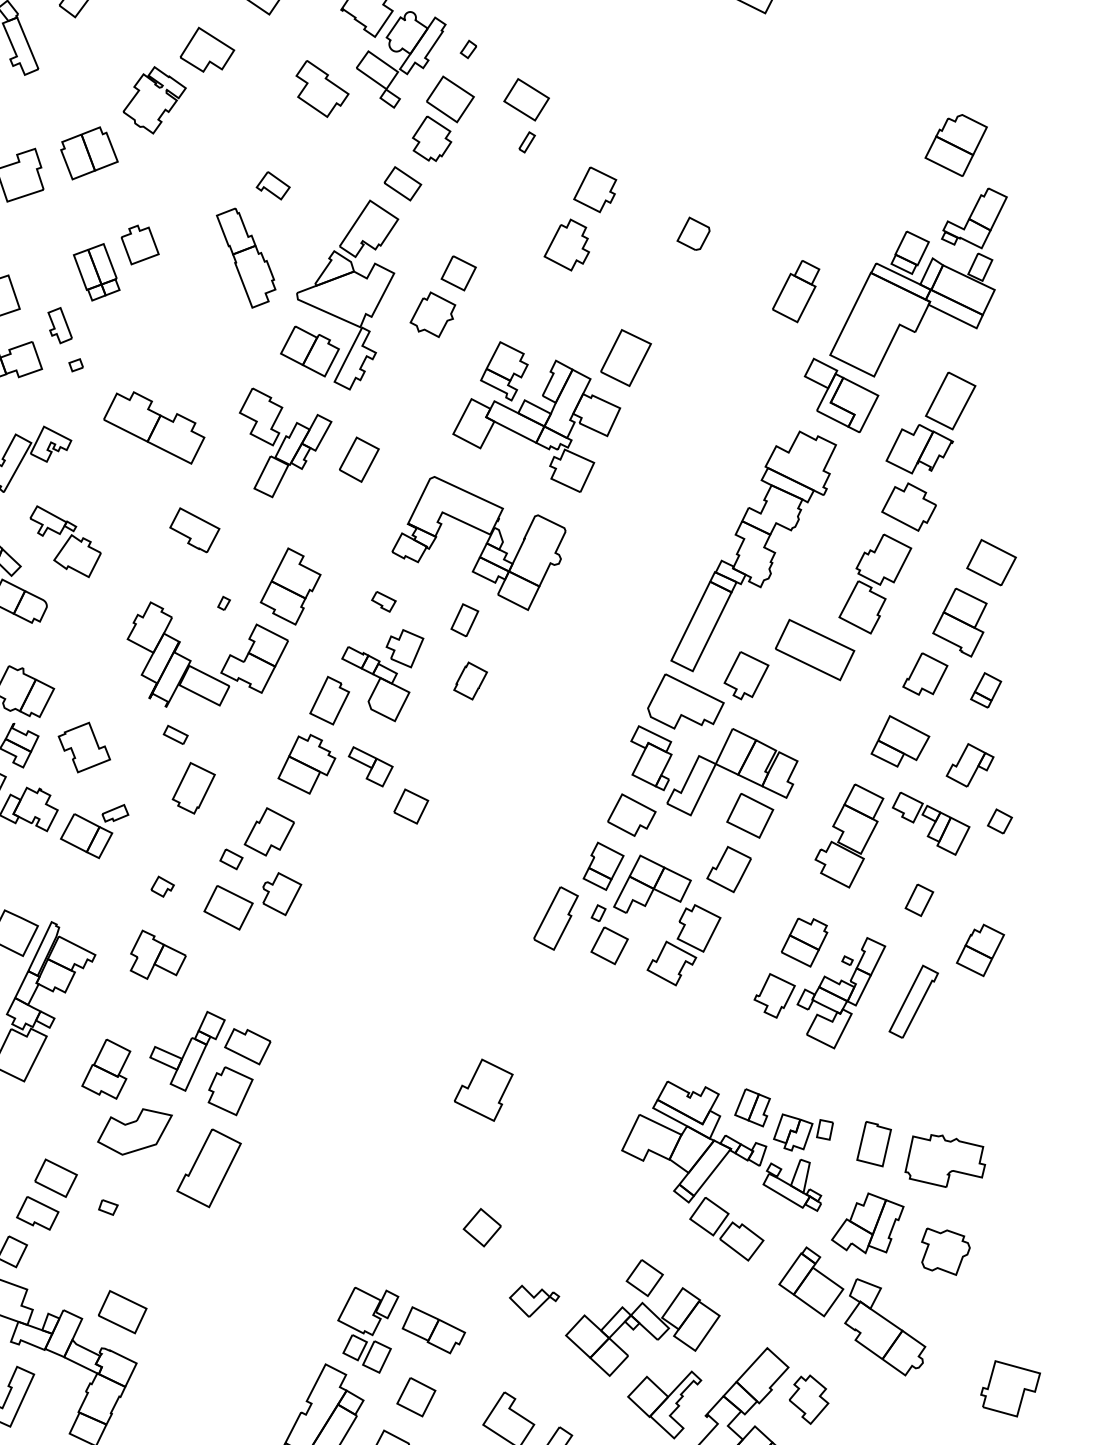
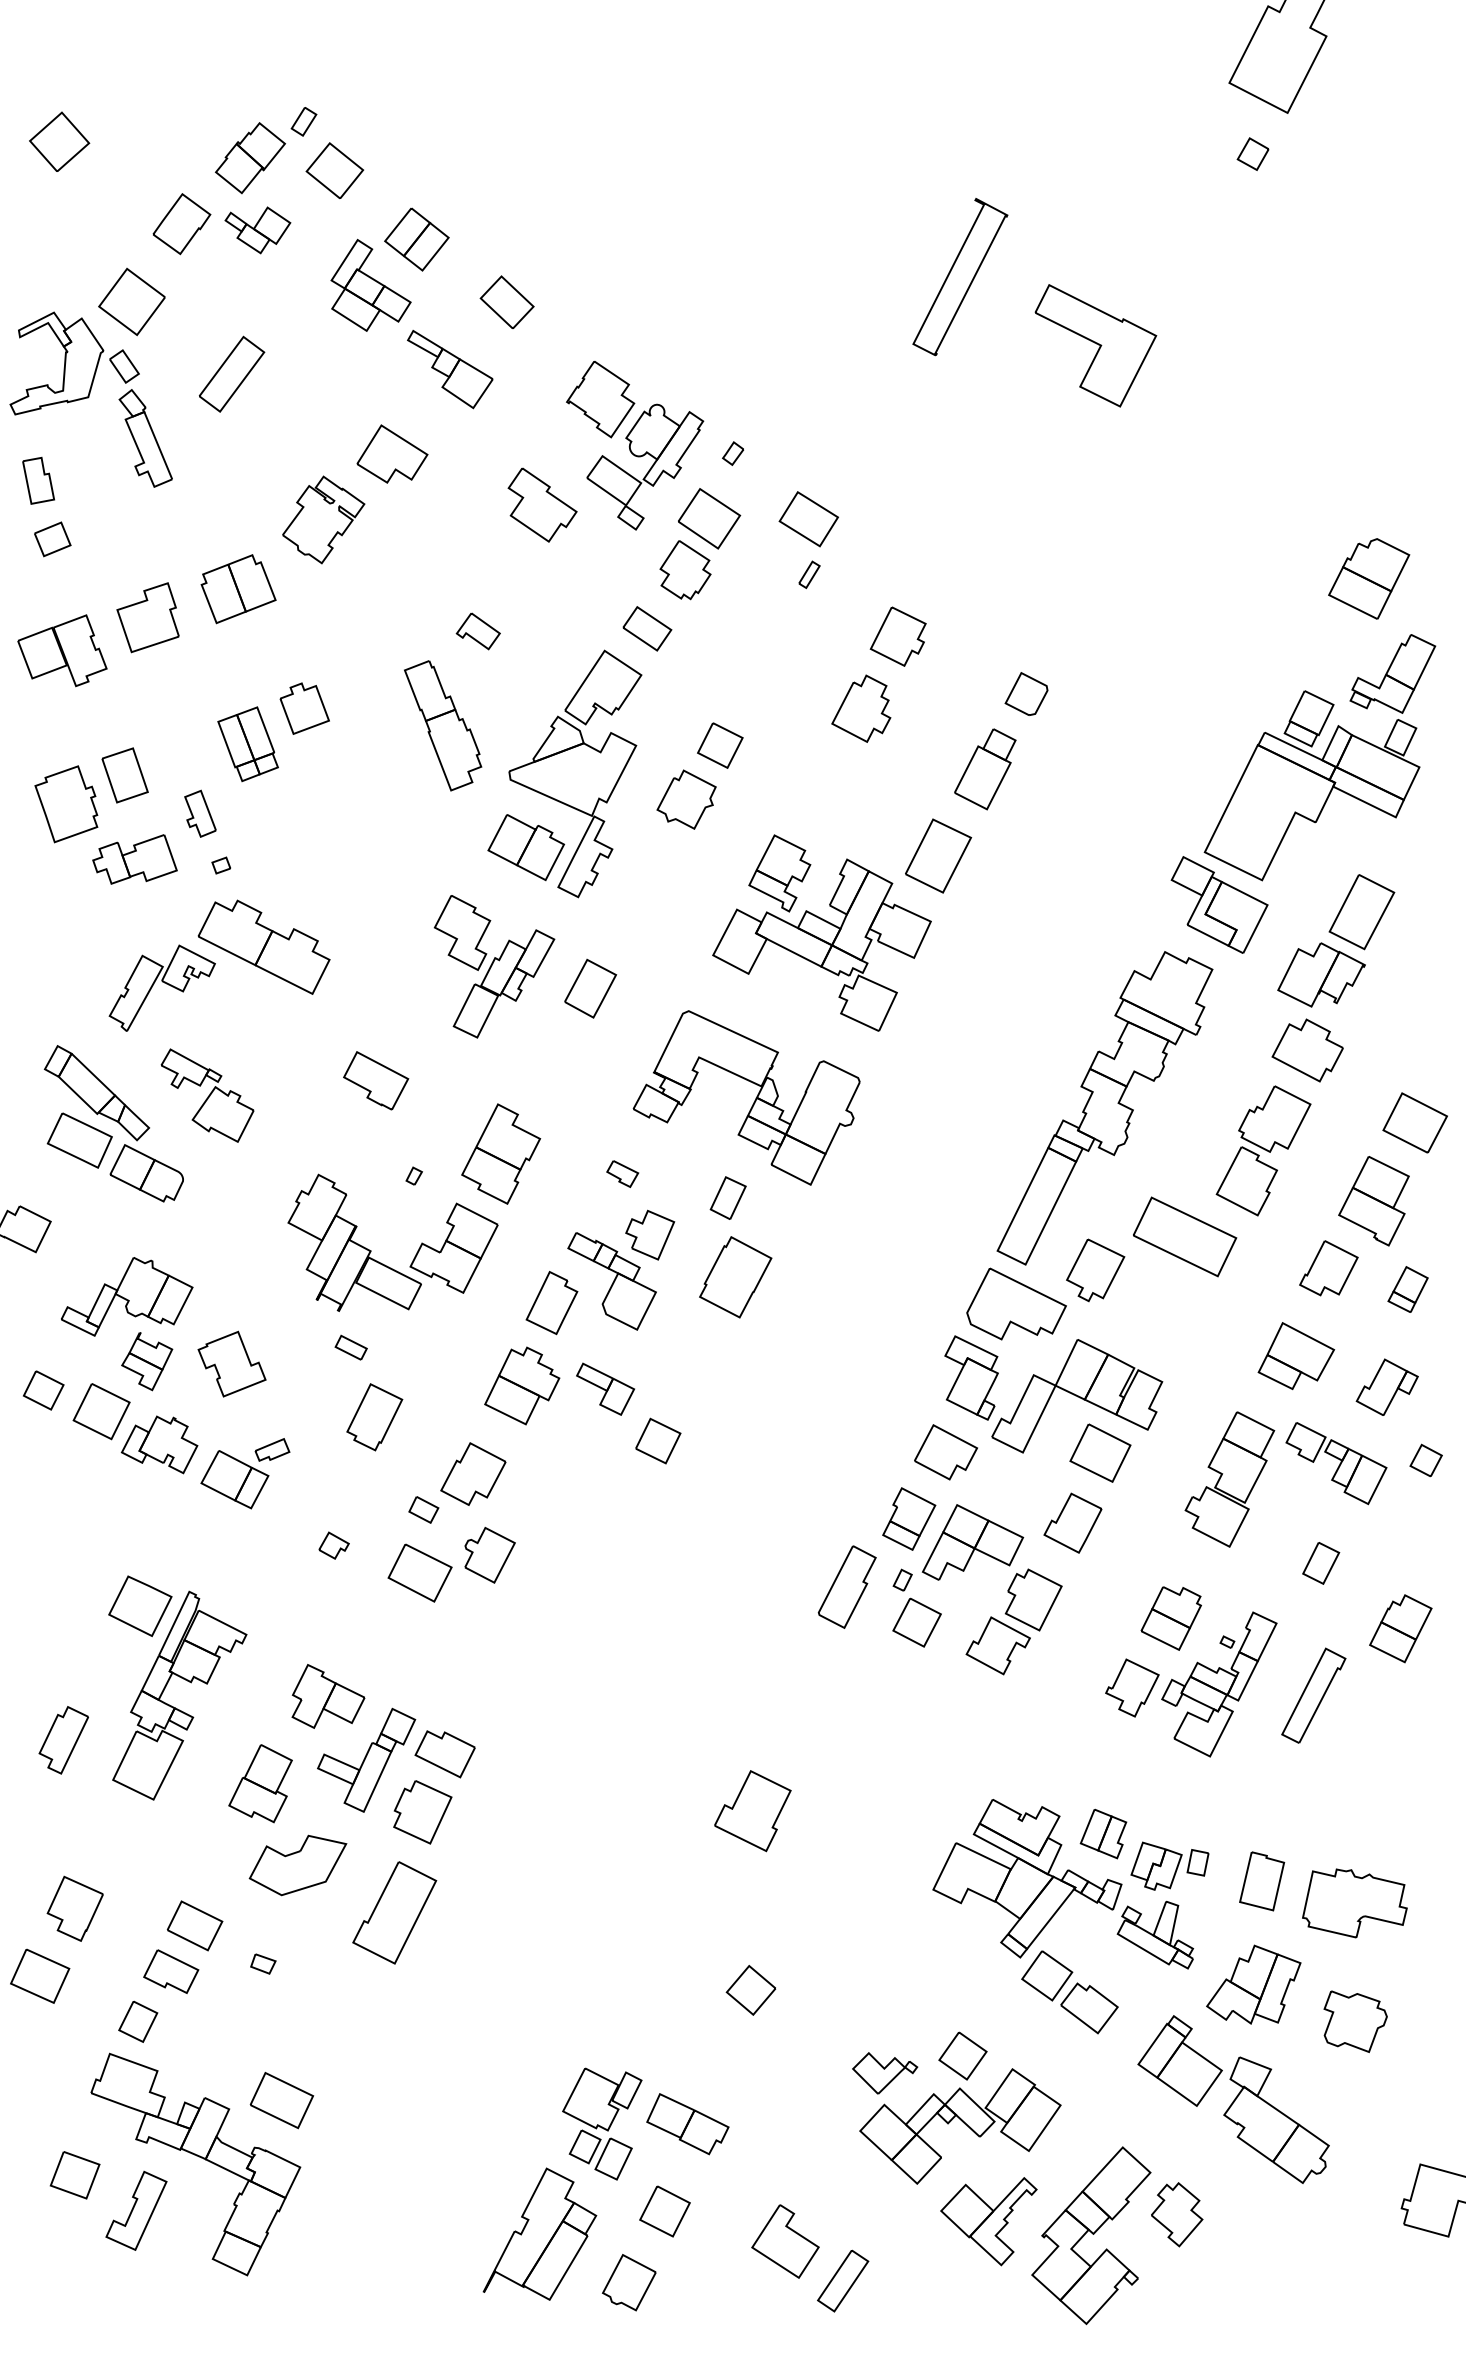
part: (796, 291) -> (985, 769), moved
part: (153, 427) -> (263, 946), moved
part: (470, 681) -> (735, 1277), size x1.67
part: (158, 954) -> (328, 1696), moved
part: (534, 1301) -> (885, 2073), moved

